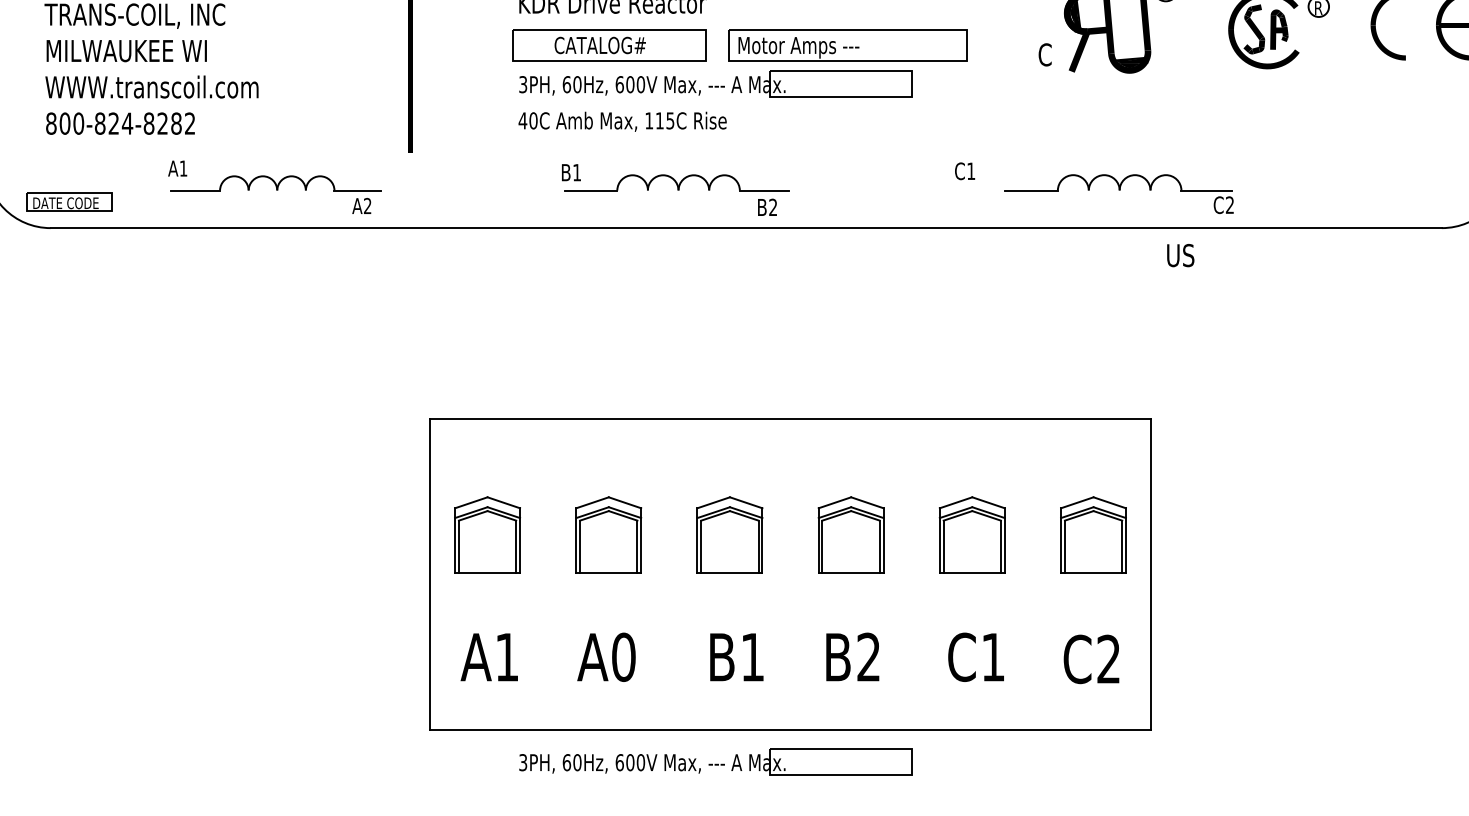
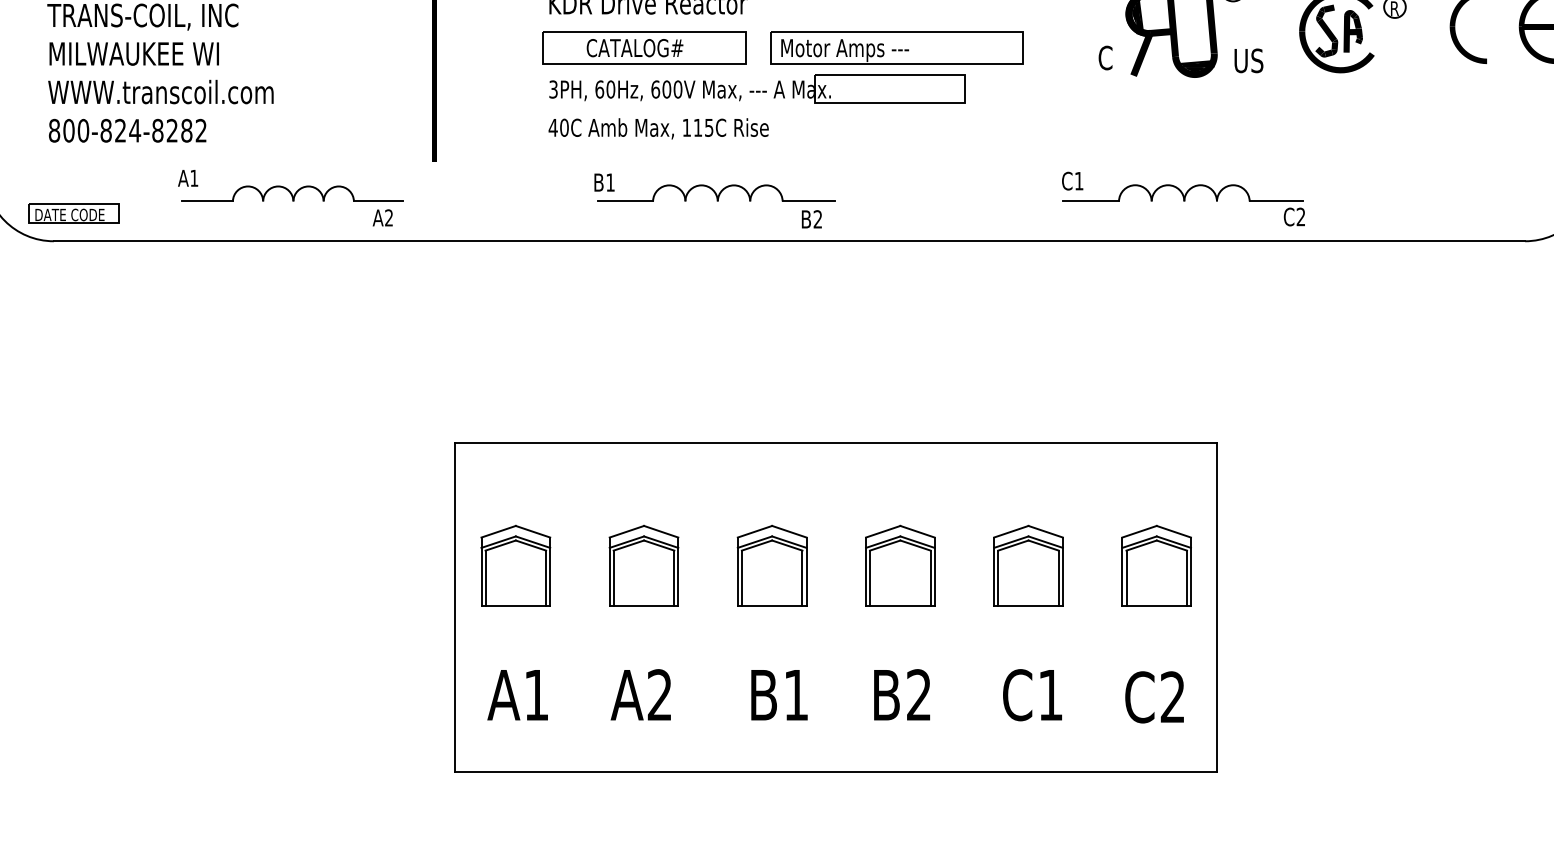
text: (965, 171) -> (1073, 181), moved
text: (1180, 255) -> (1248, 60), moved
text: (623, 656) -> (659, 694), A0 -> A2
part: (715, 761) -> (756, 805), removed

